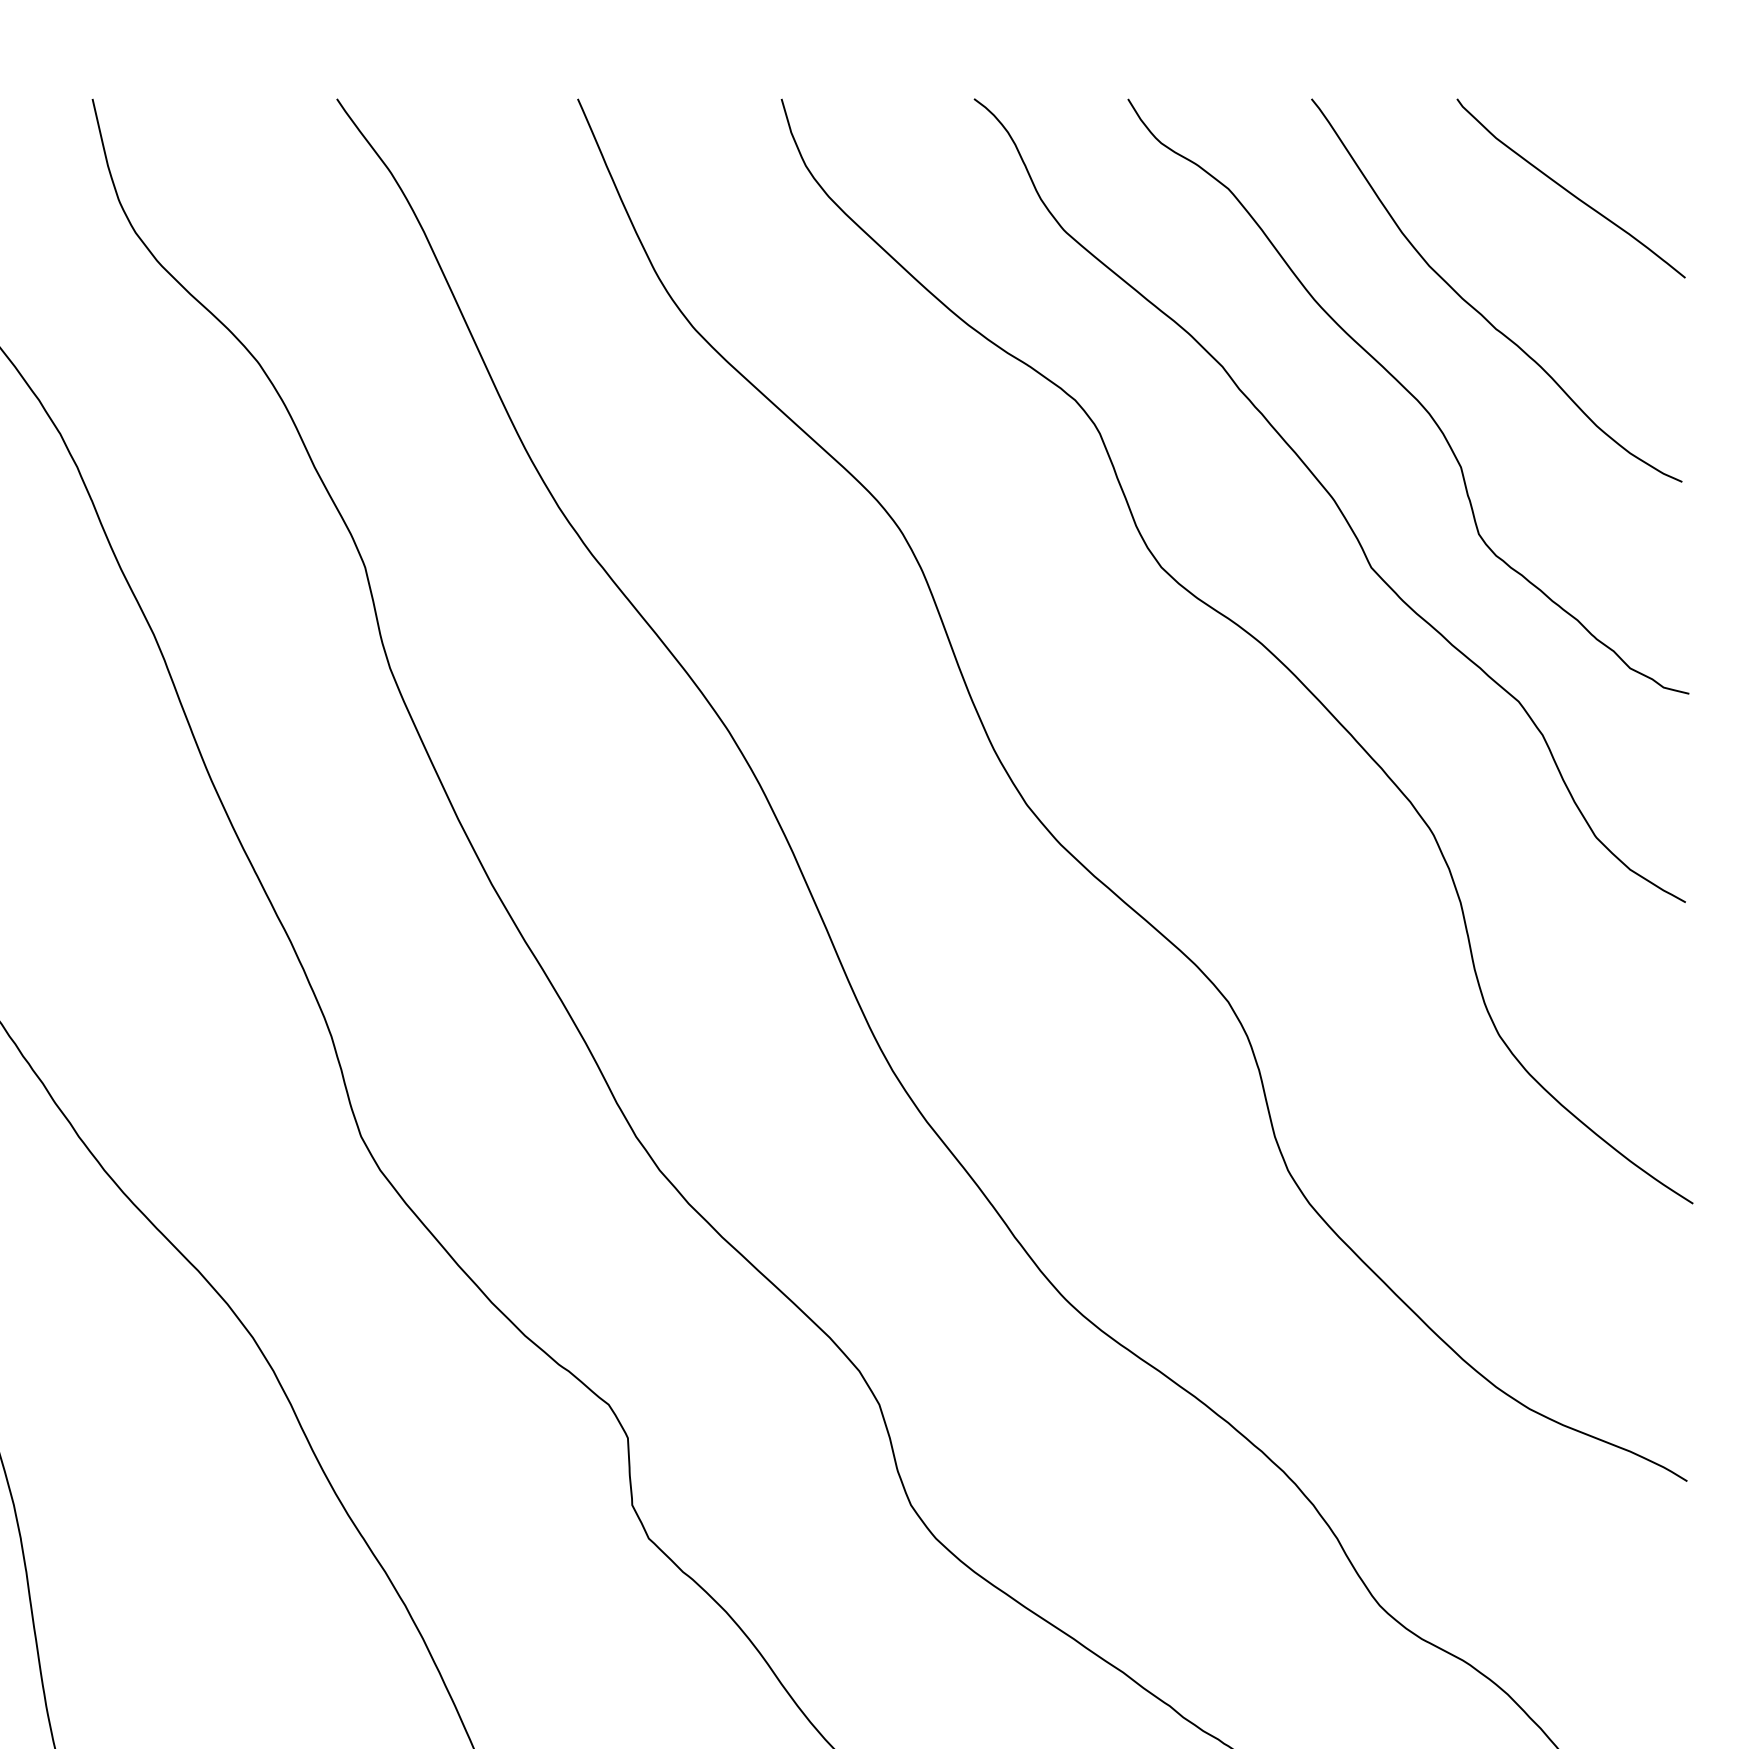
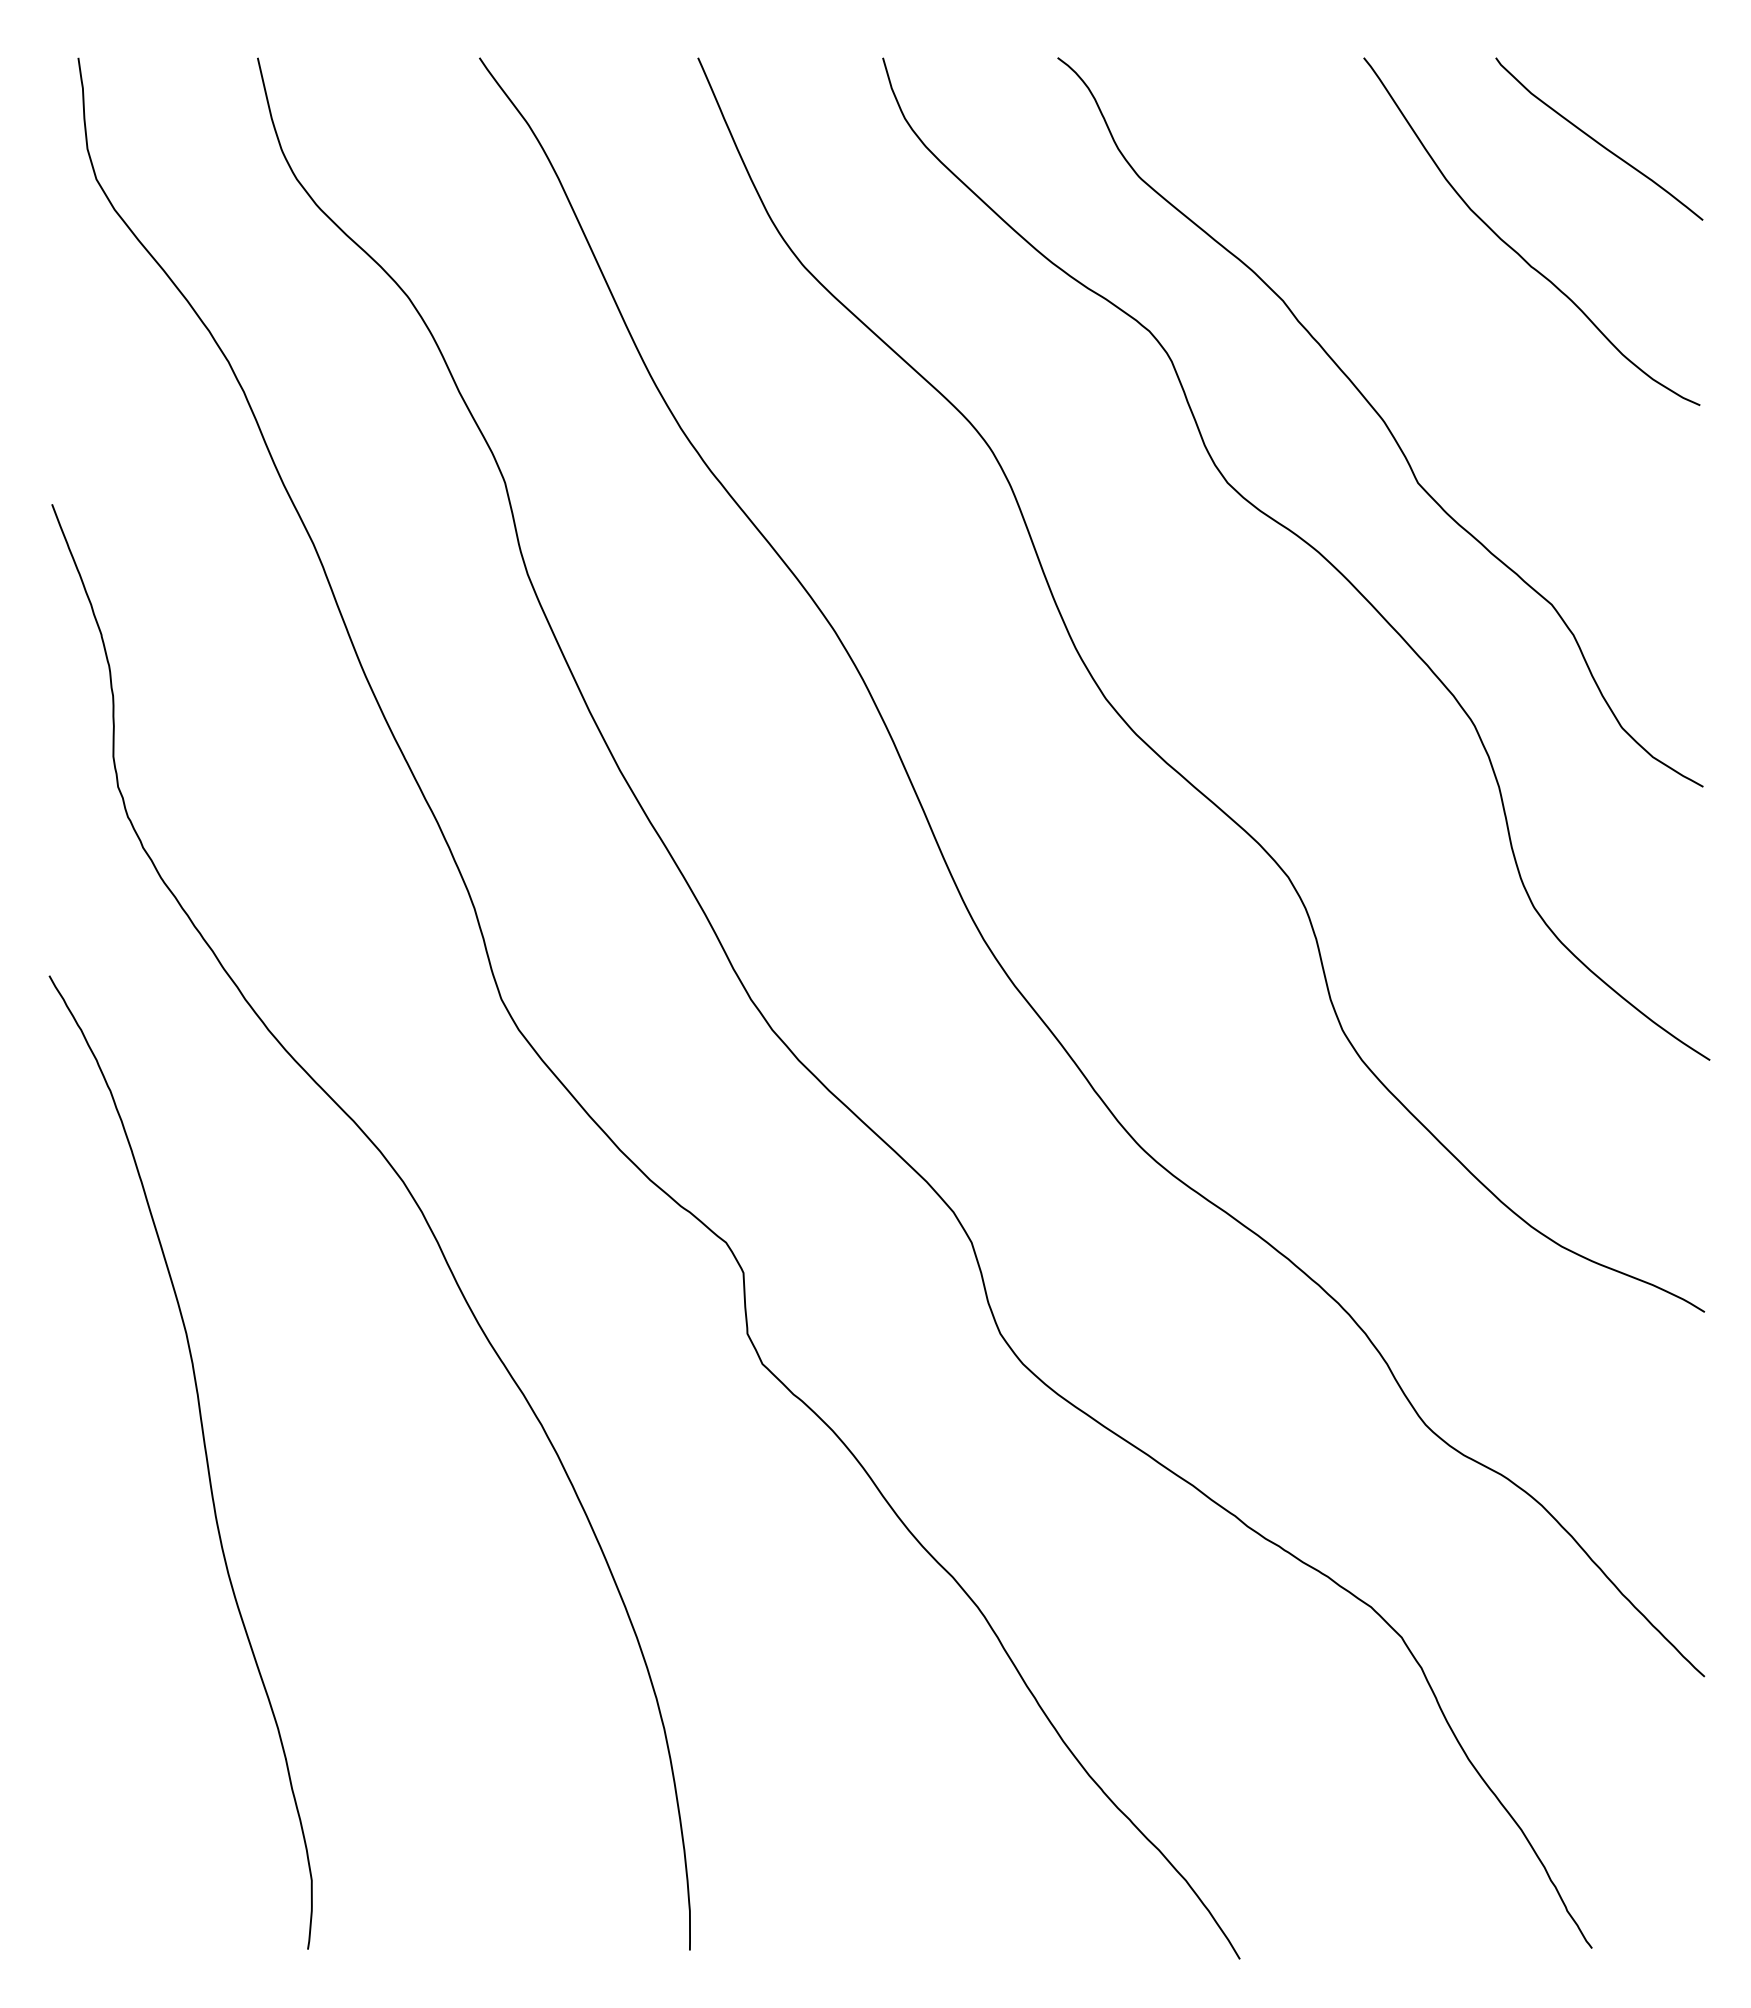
curve: (1409, 393) -> (1452, 325), removed

